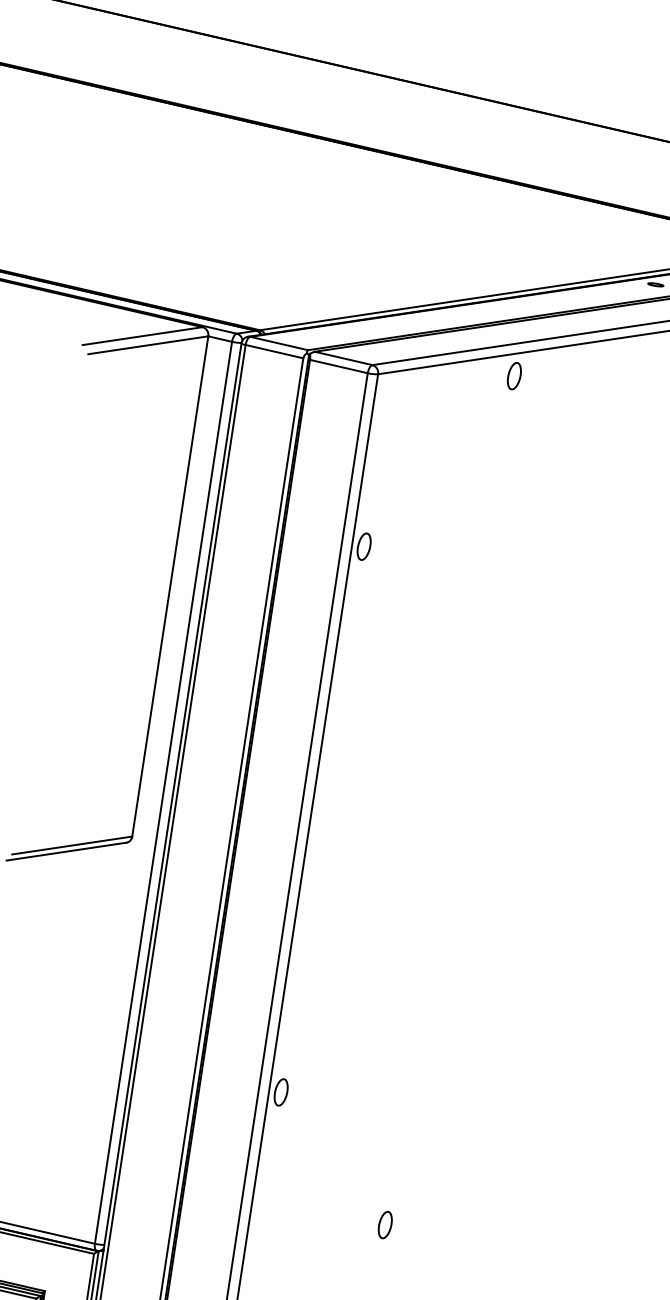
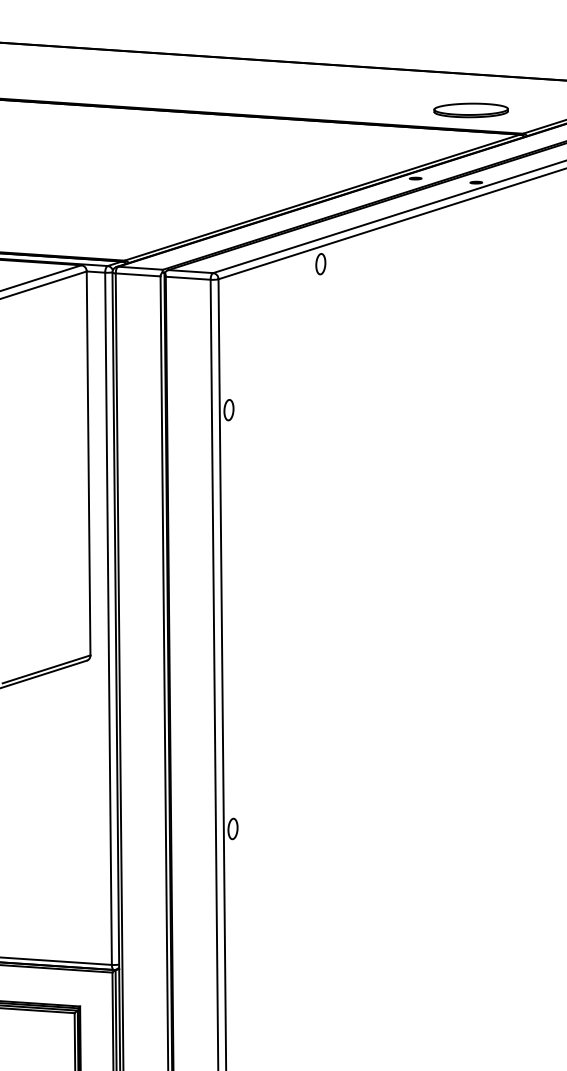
part: (384, 1224) -> (326, 915), removed

